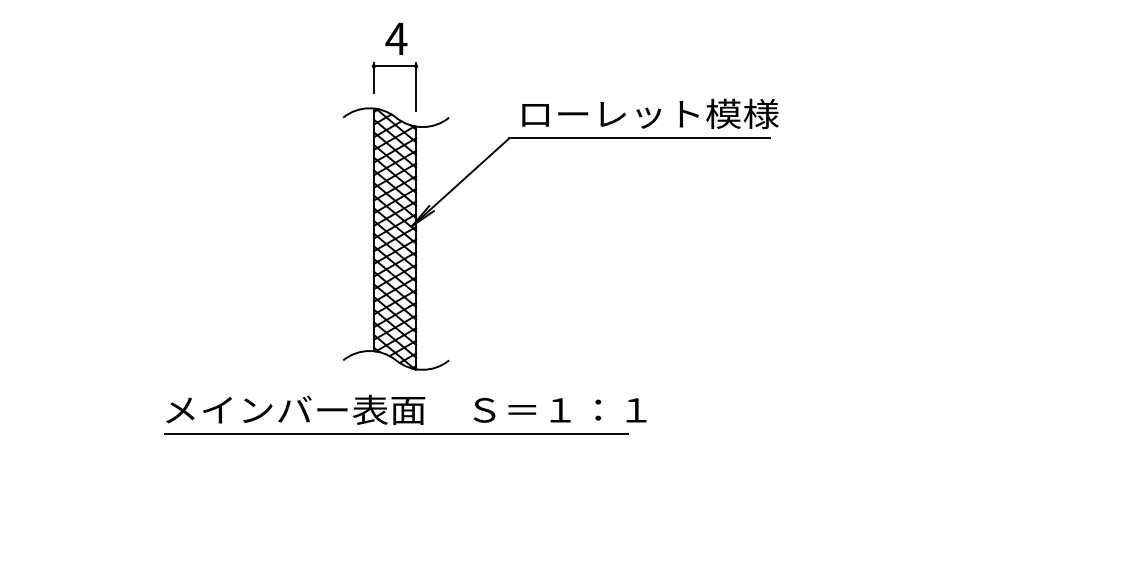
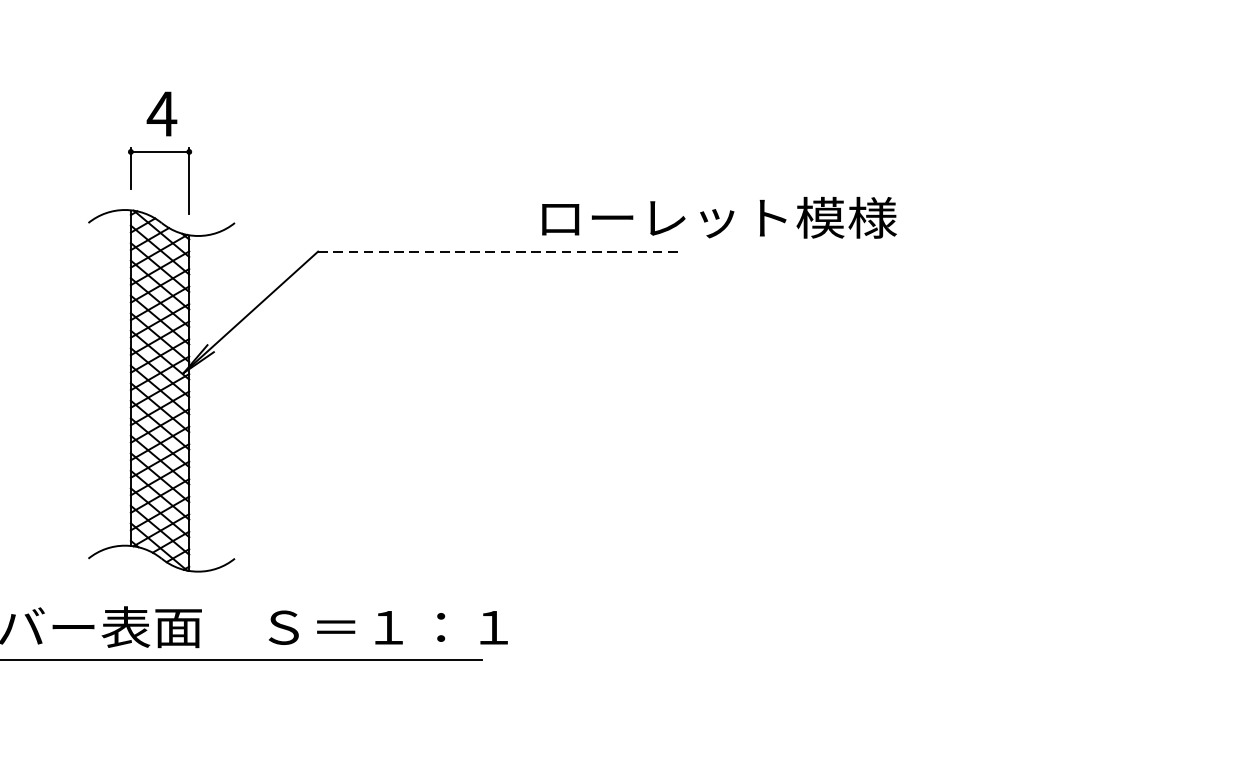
text: (650, 113) -> (719, 217), moved
line: (640, 138) -> (499, 251), solid -> dashed

